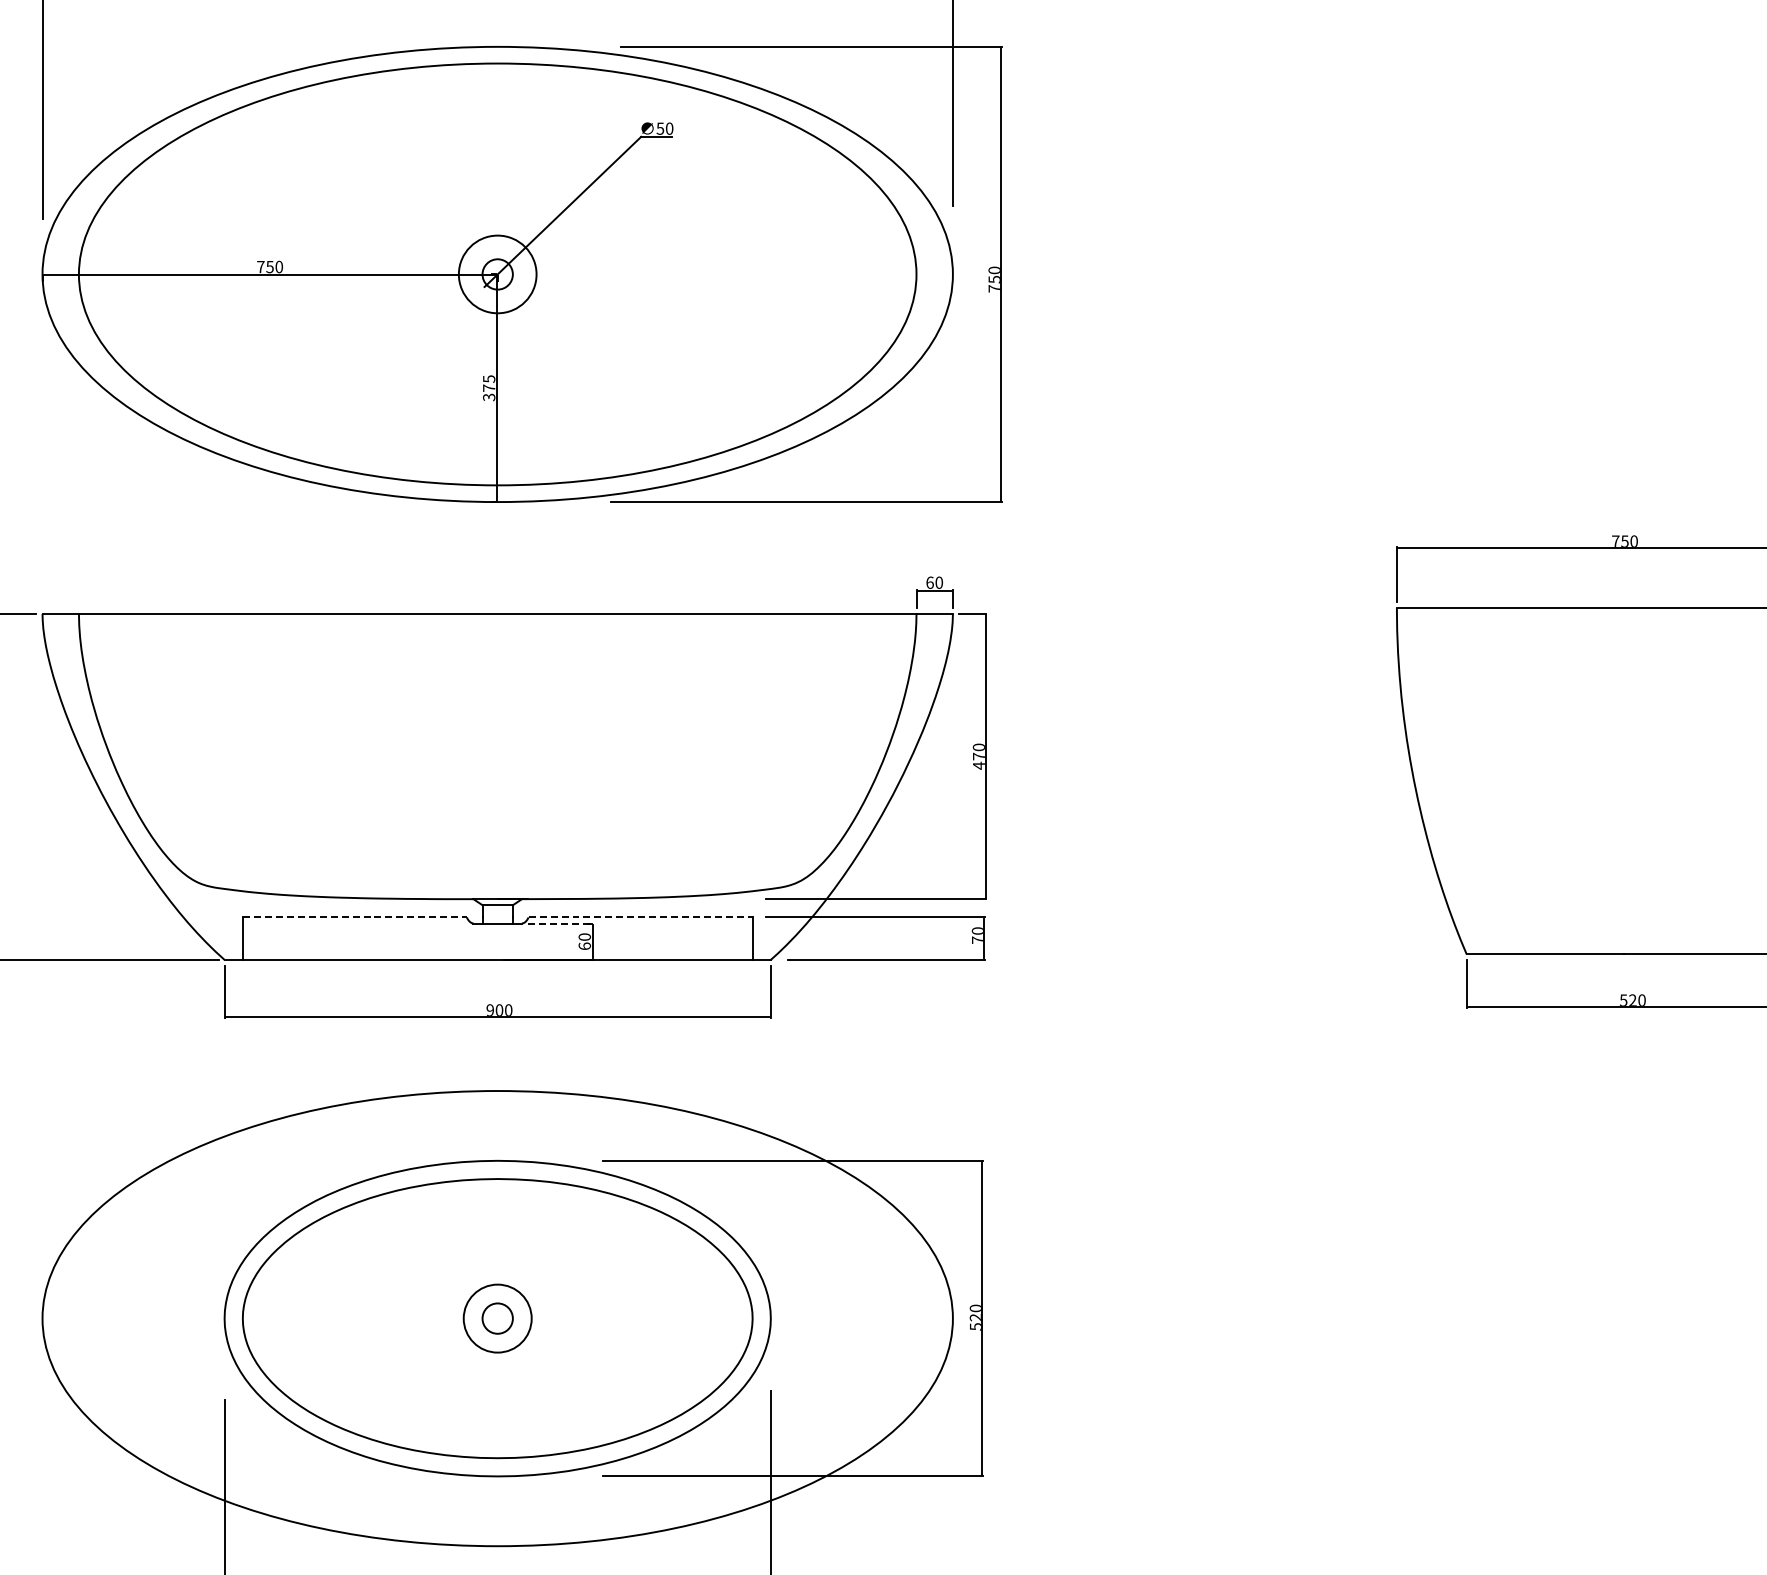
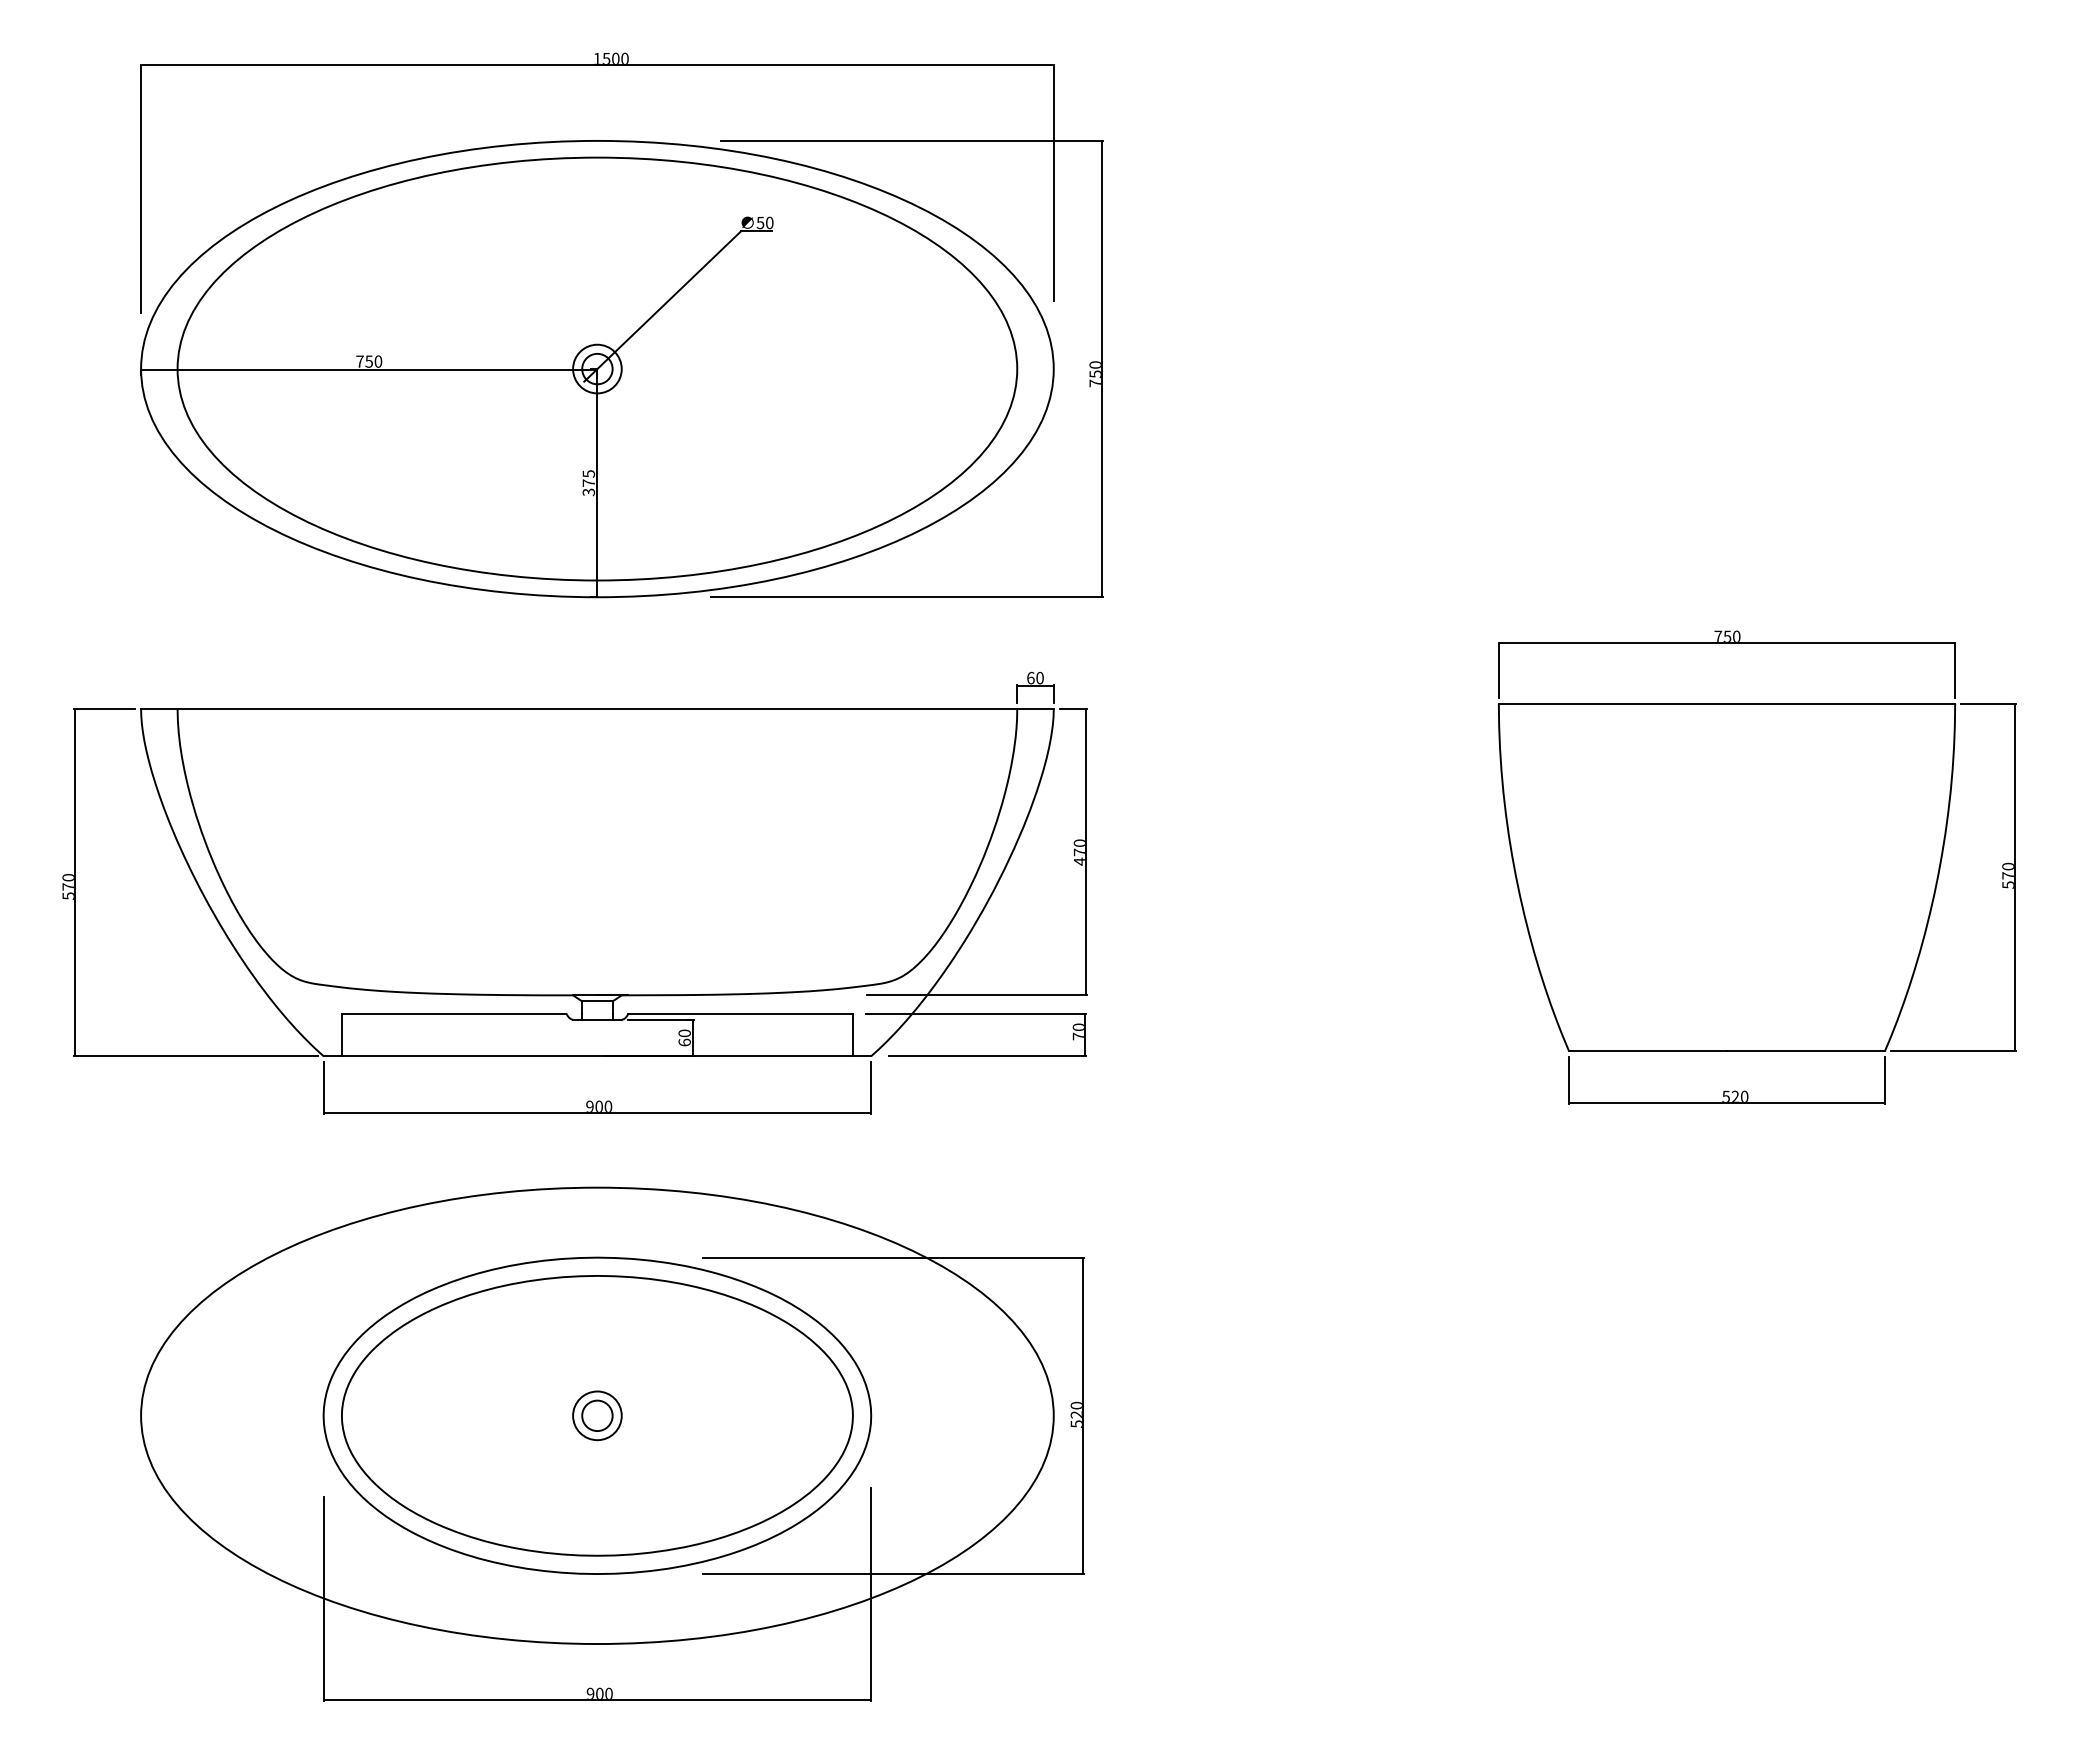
circle: (497, 273) -> (597, 368), size x0.62
line: (355, 917) -> (454, 1013), dashed -> solid
line: (641, 917) -> (741, 1013), dashed -> solid
line: (561, 923) -> (661, 1019), dashed -> solid
circle: (497, 1318) -> (597, 1415), size x0.71

